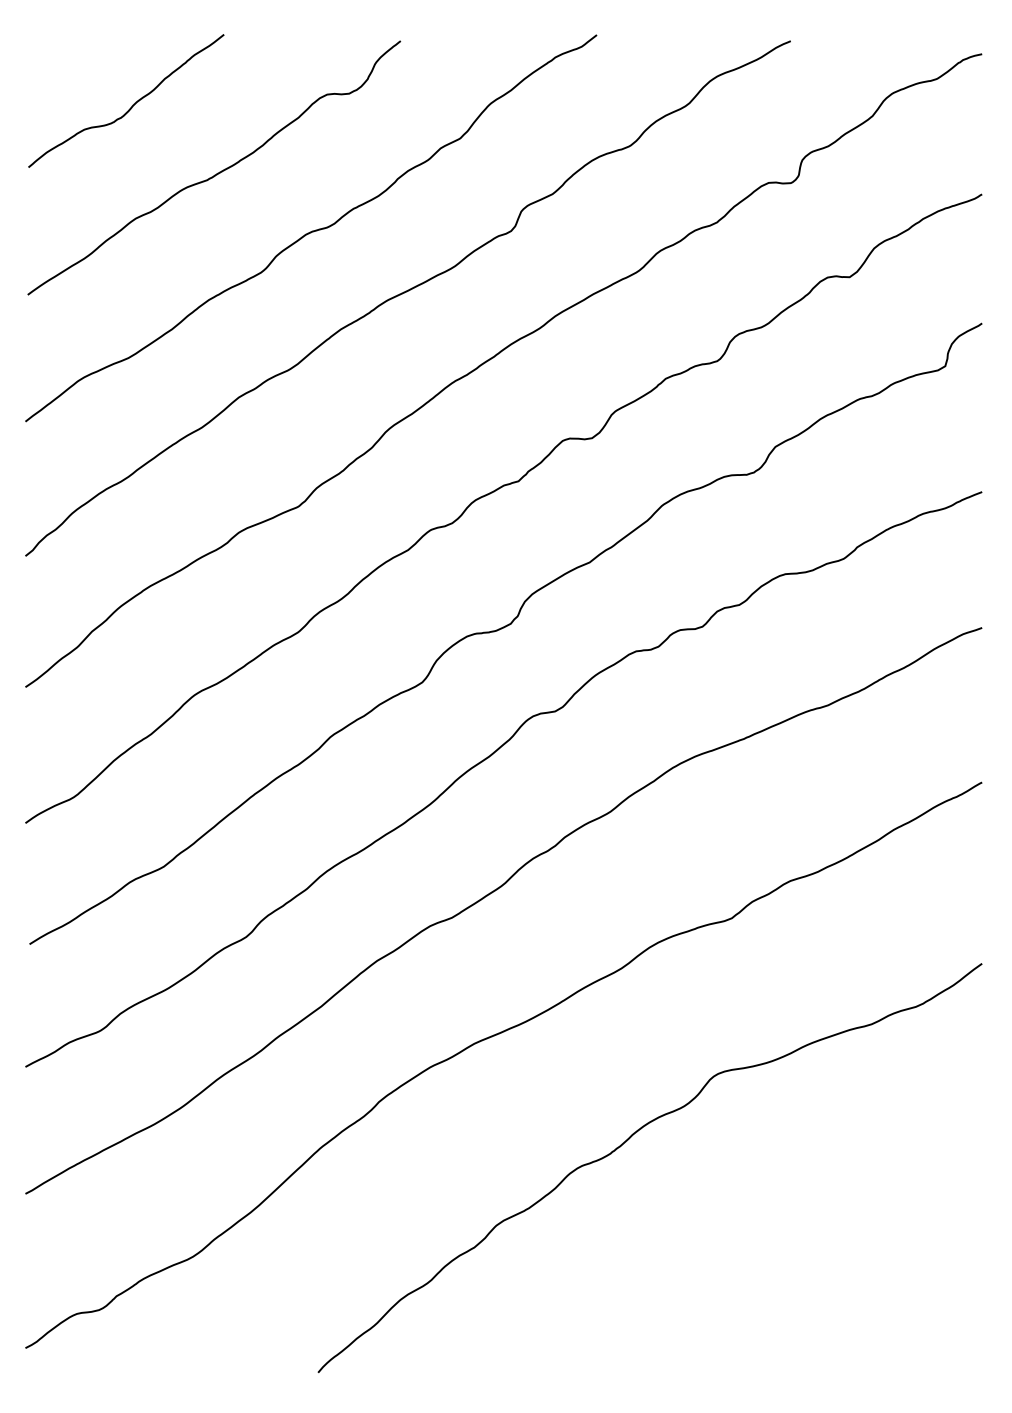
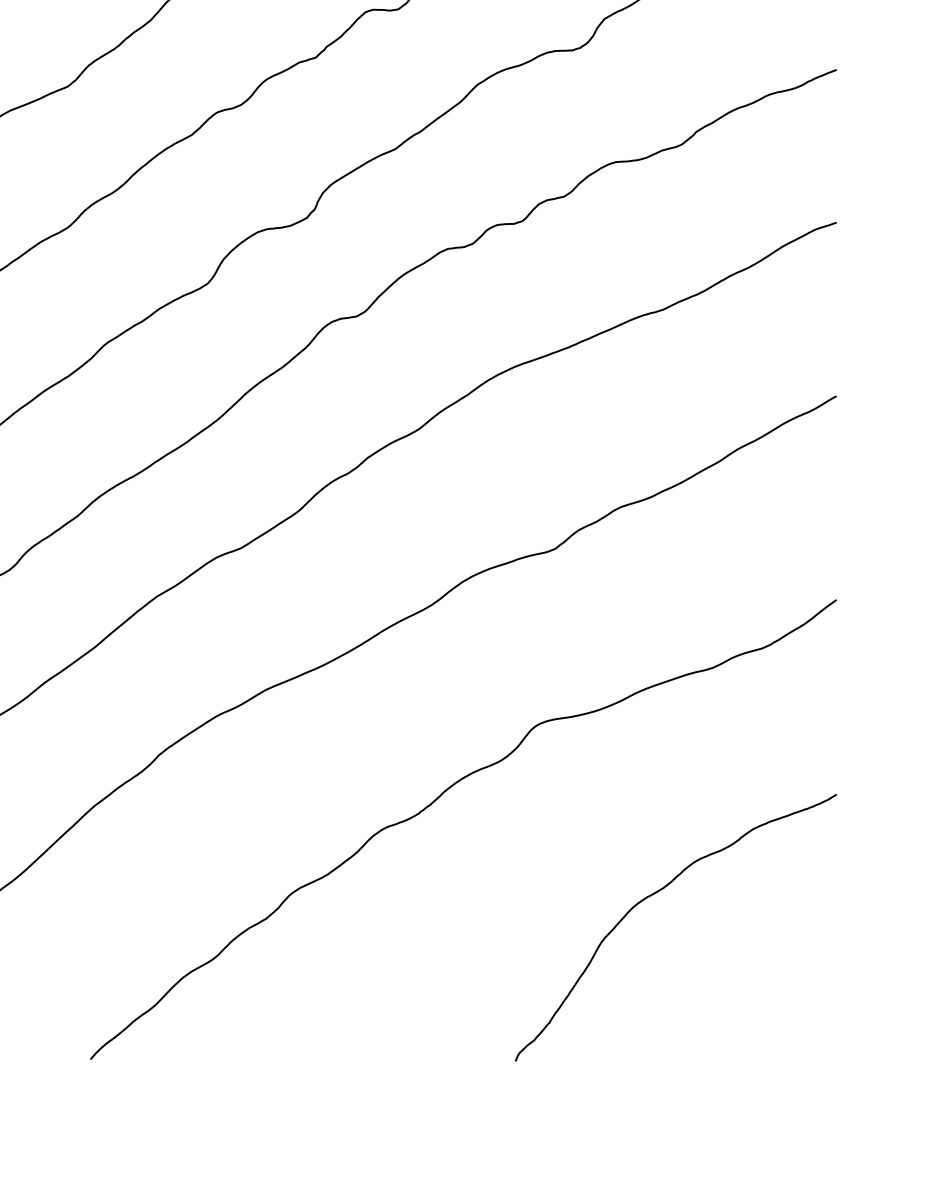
curve: (821, 1225) -> (656, 894), added

